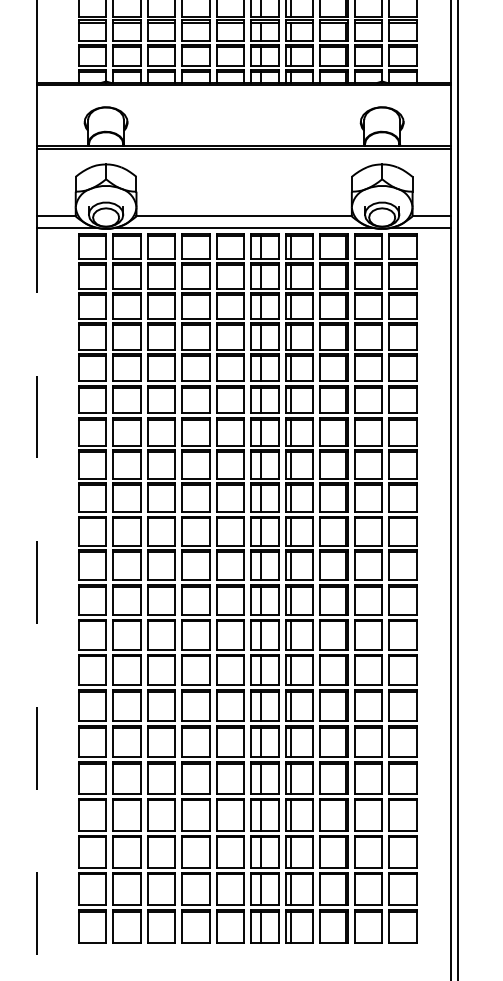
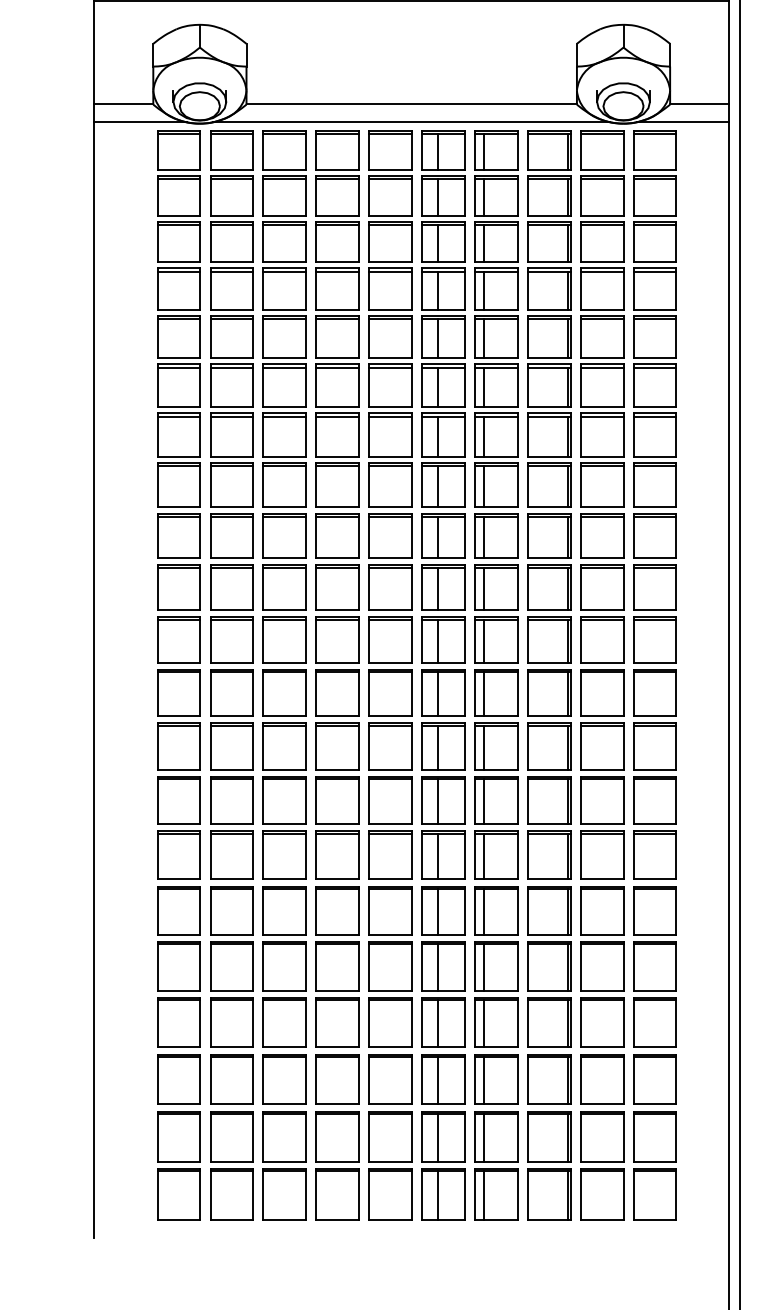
line: (37, 591) -> (94, 680), dashed -> solid

